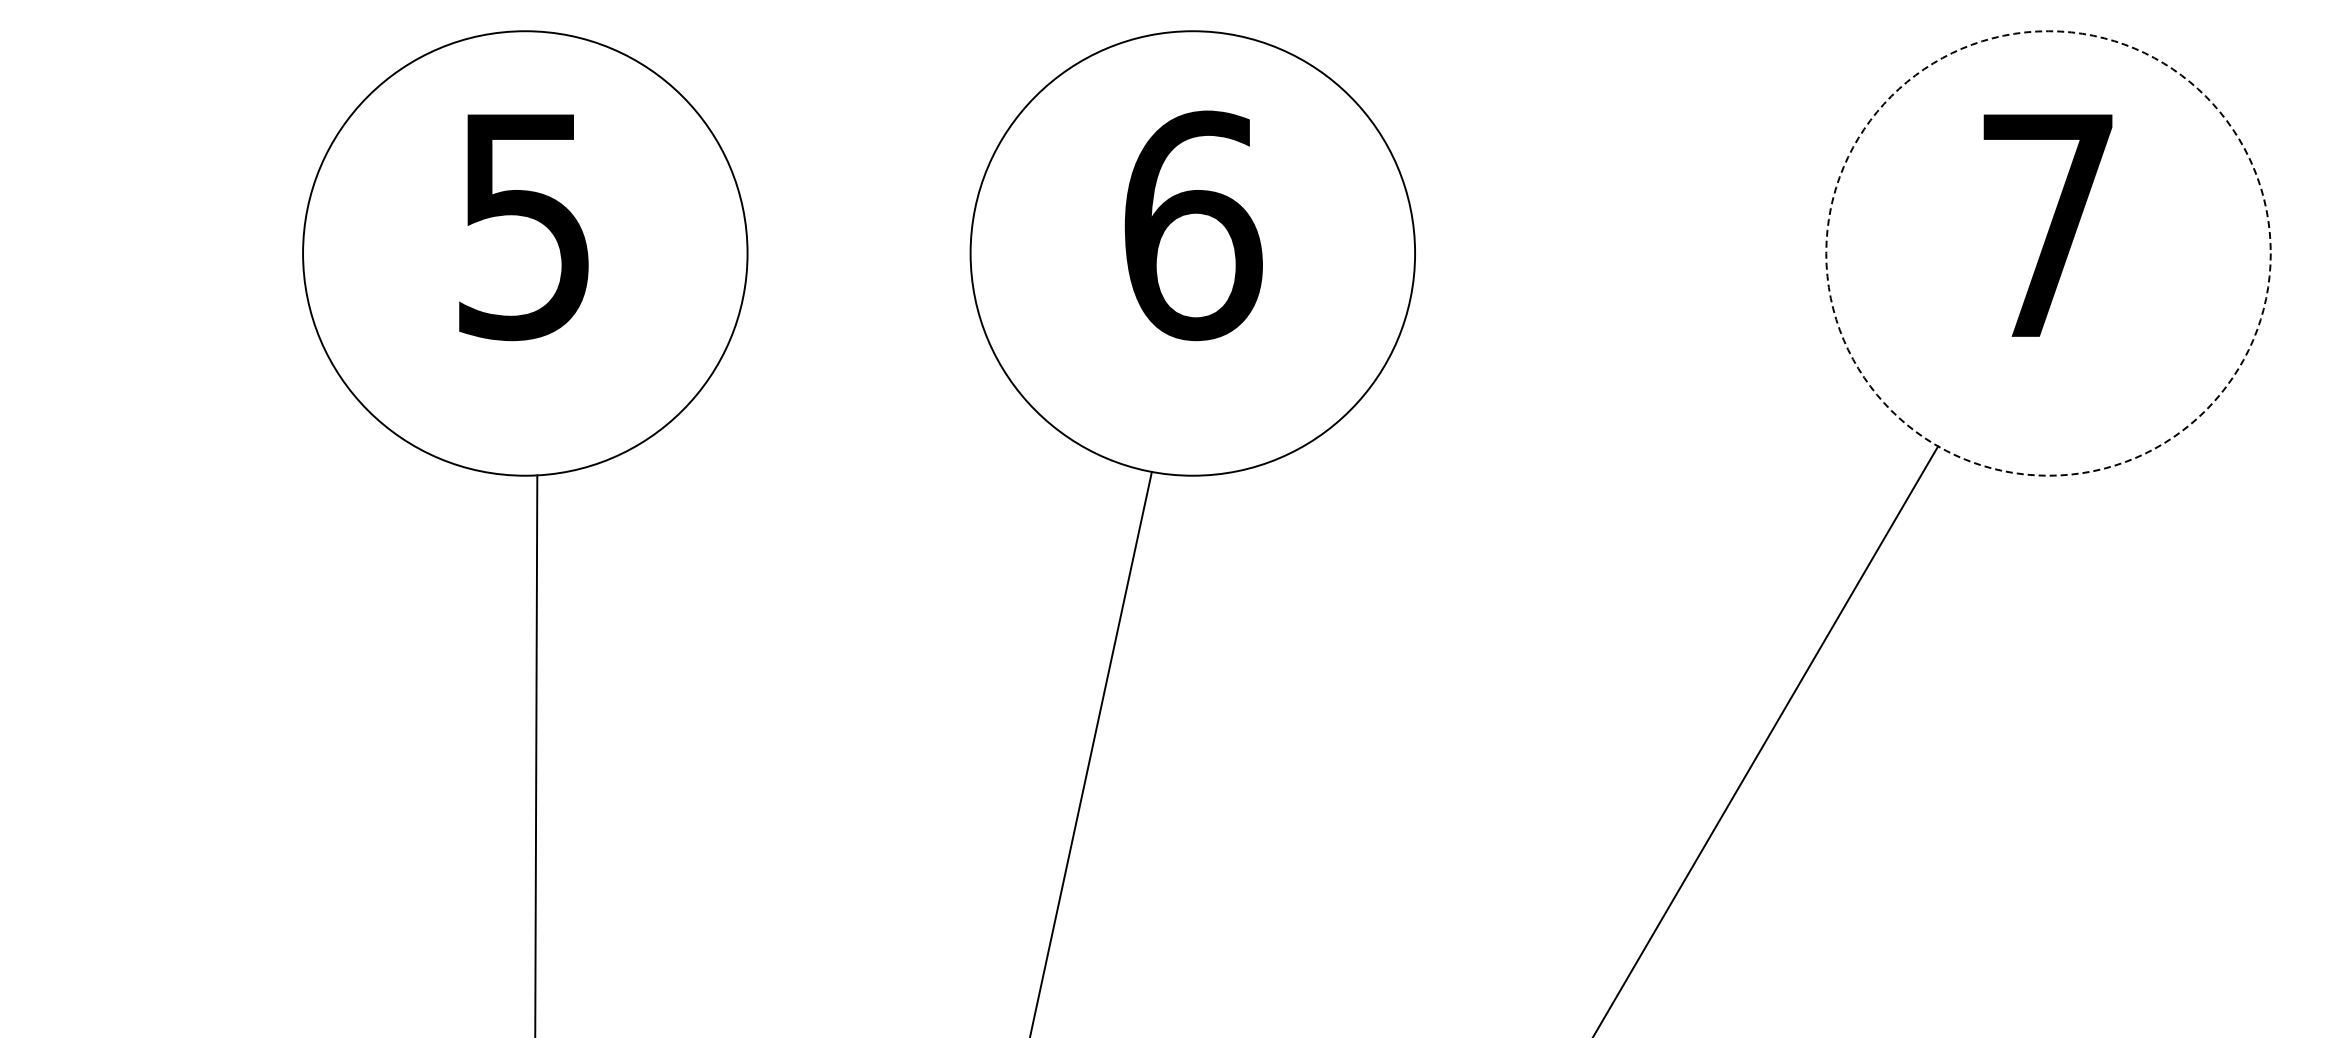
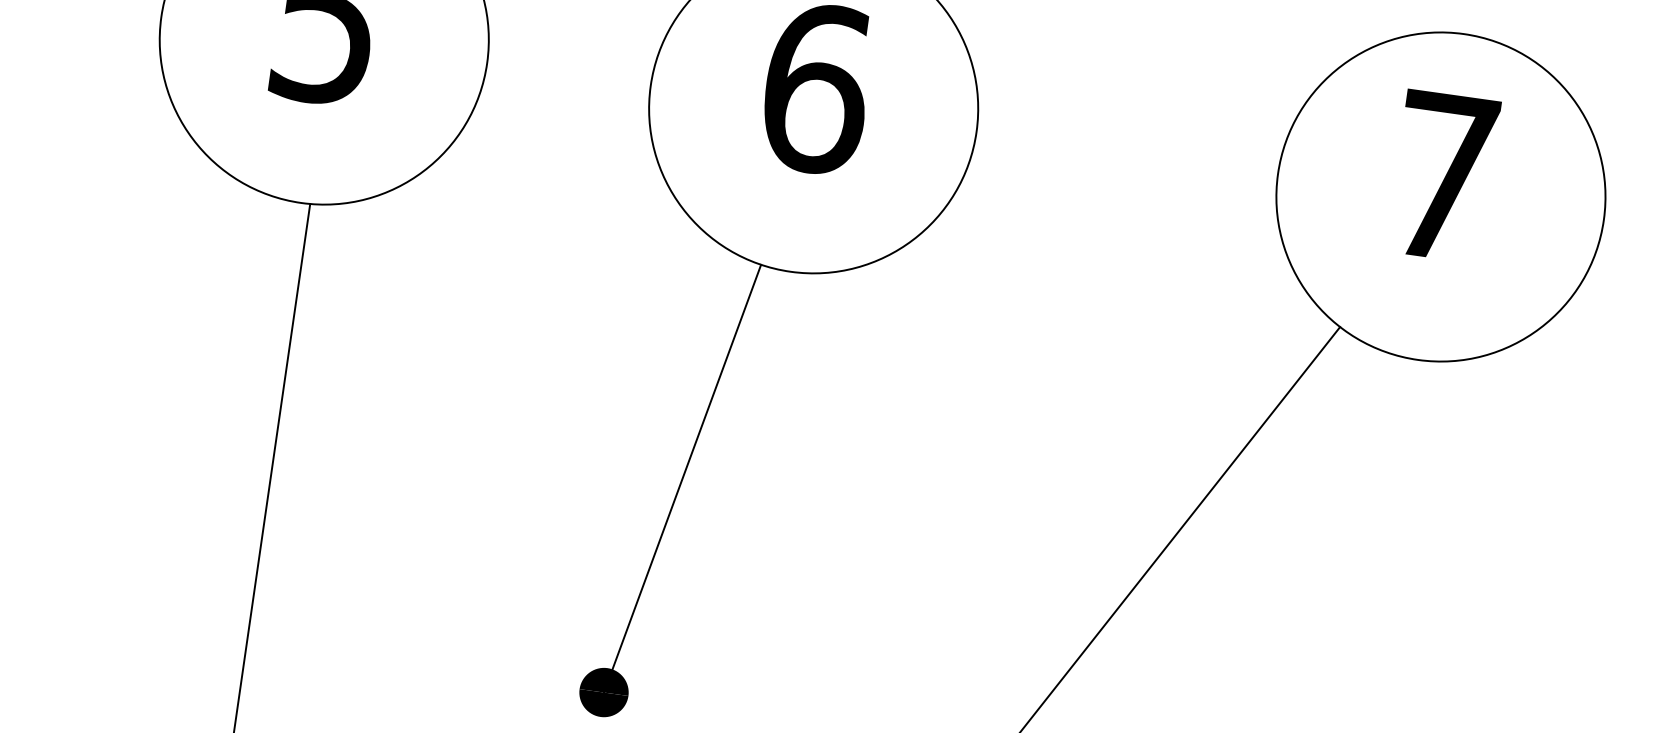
circle: (2048, 253) -> (1440, 197), dashed -> solid

